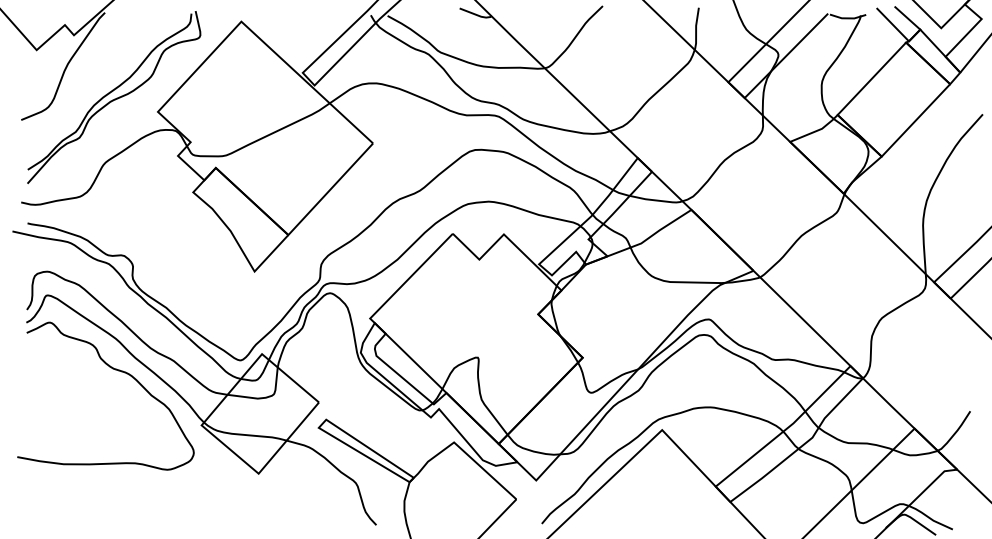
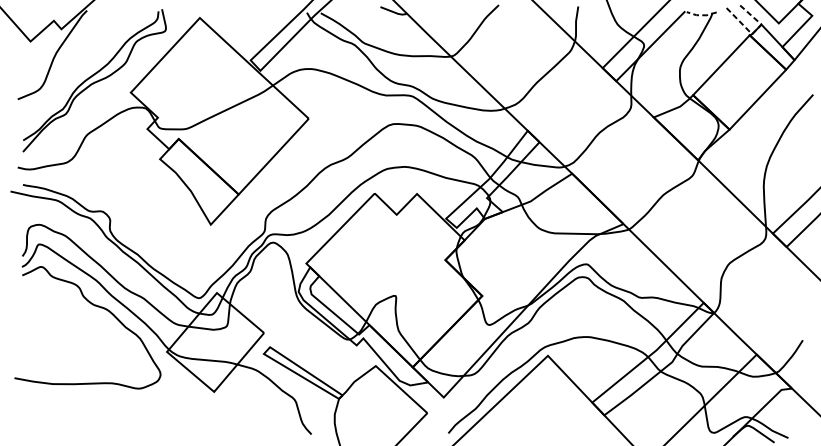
line: (847, 18) -> (701, 15), solid -> dashed
line: (910, 39) -> (753, 32), solid -> dashed

